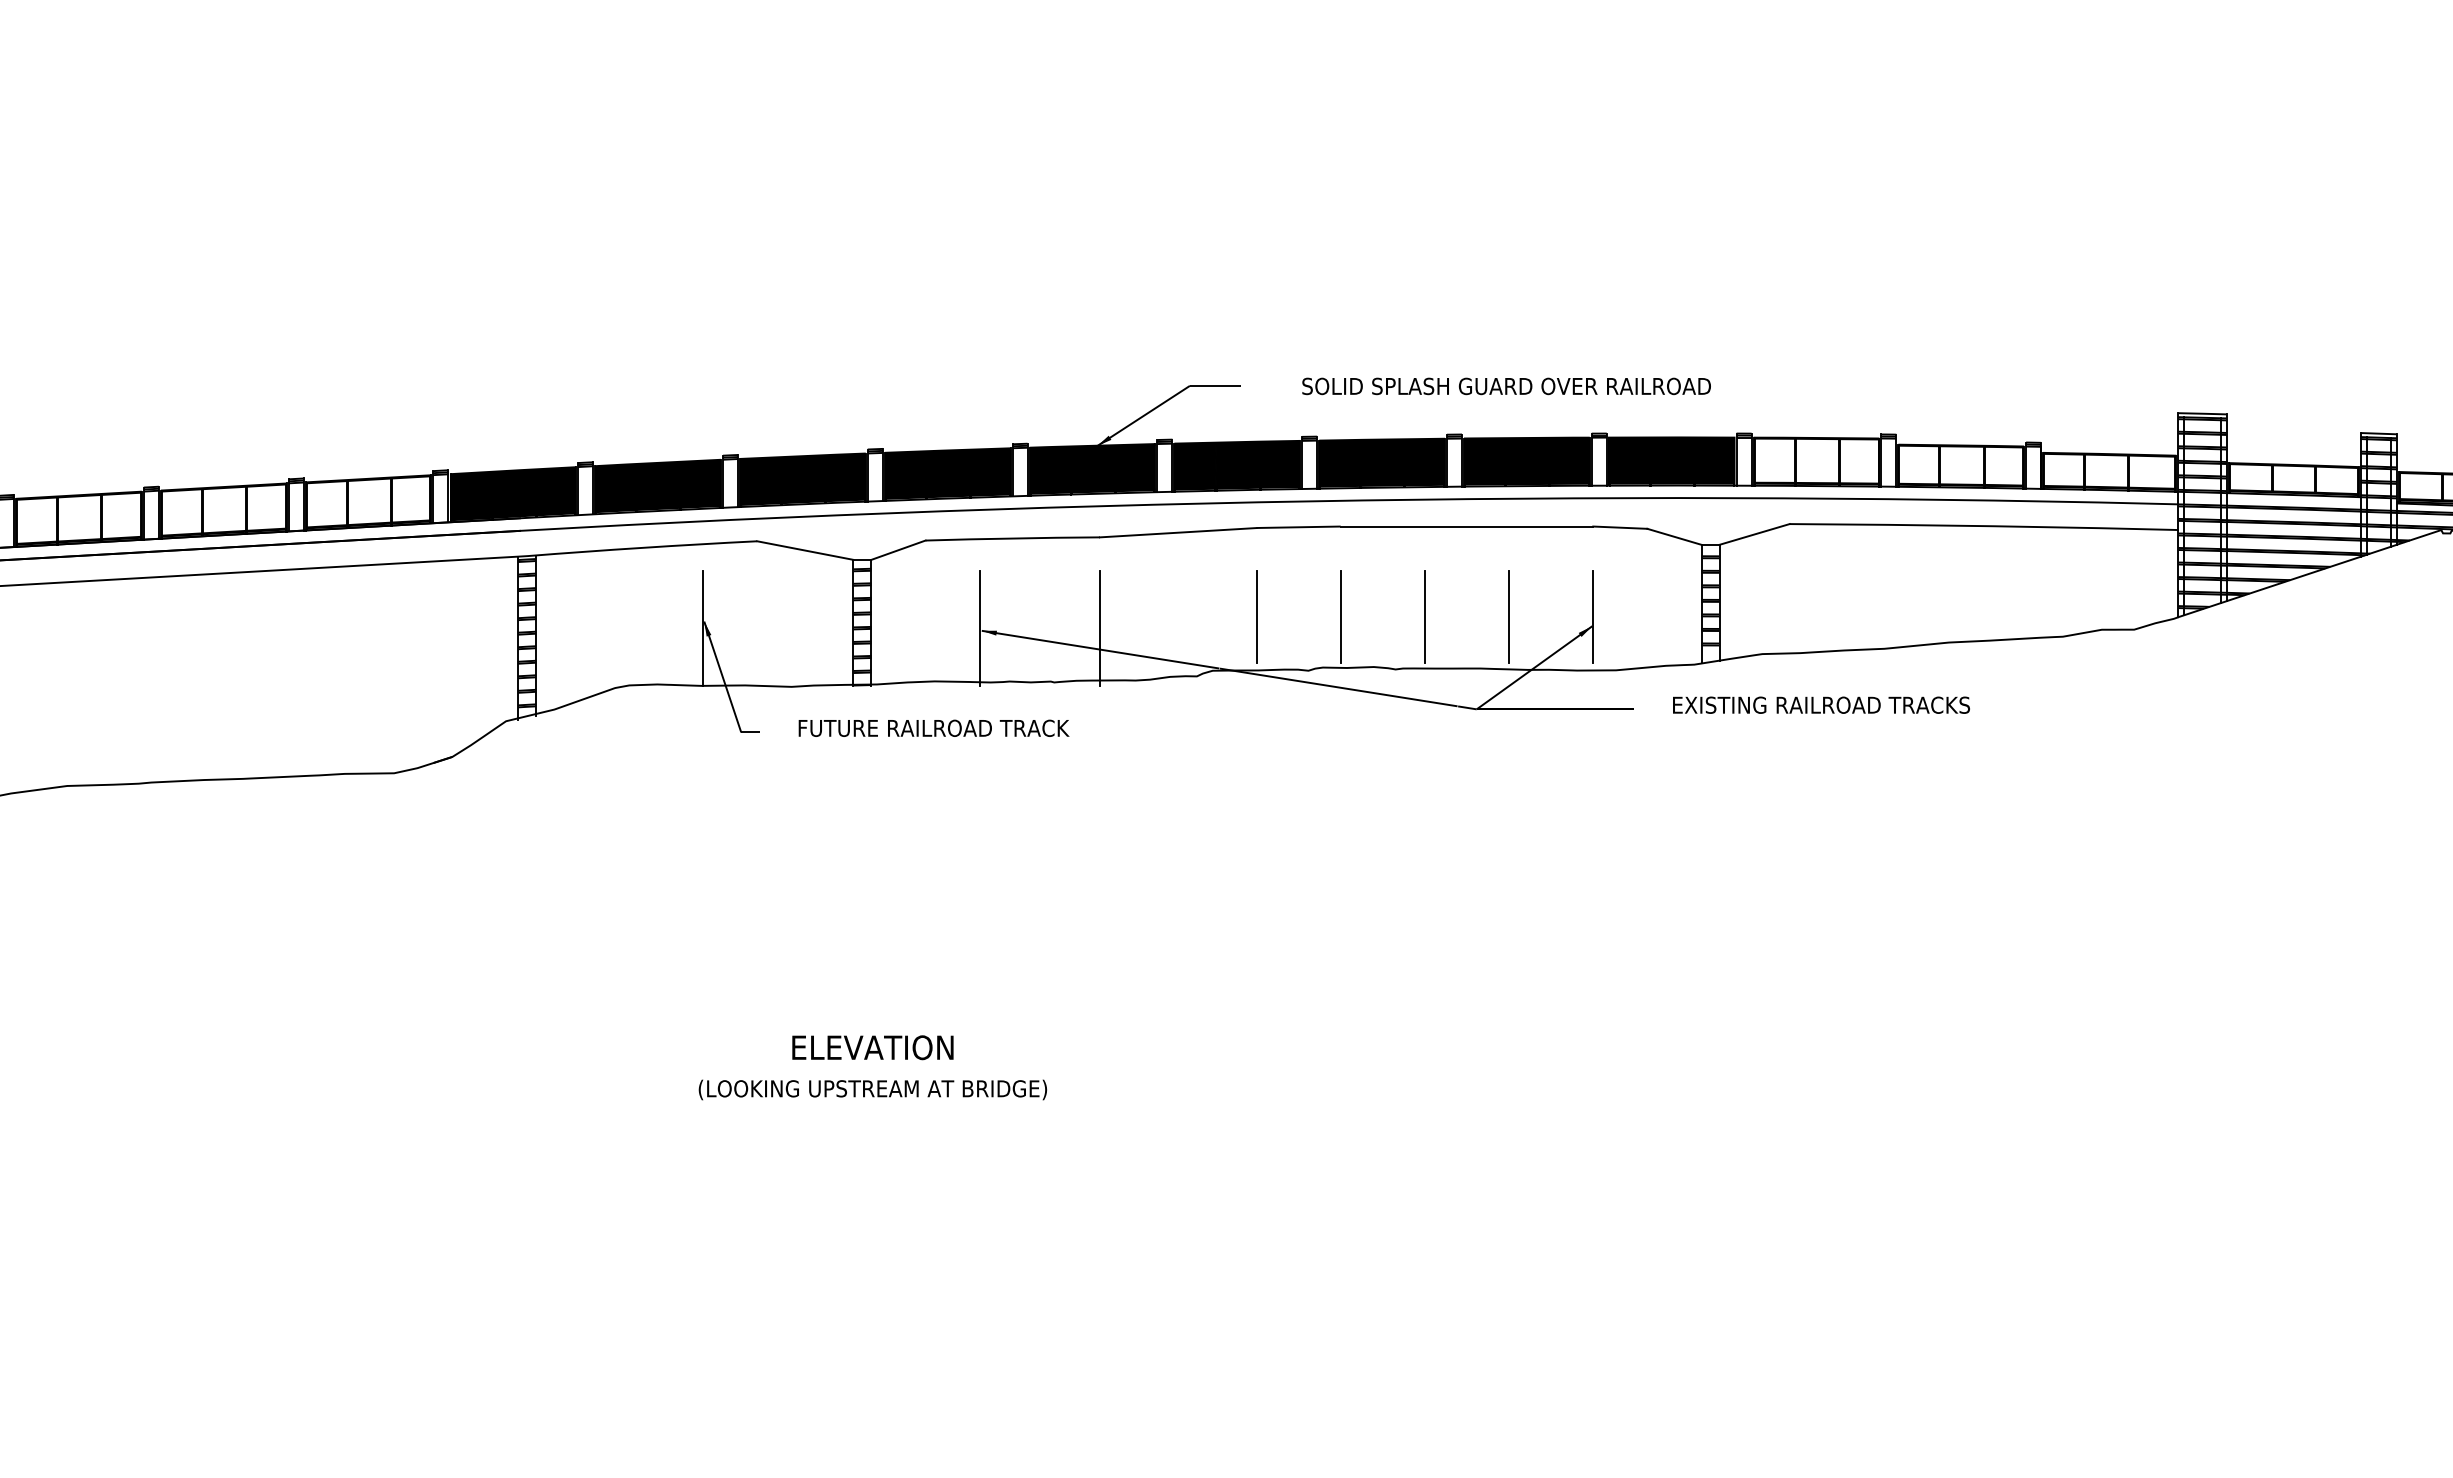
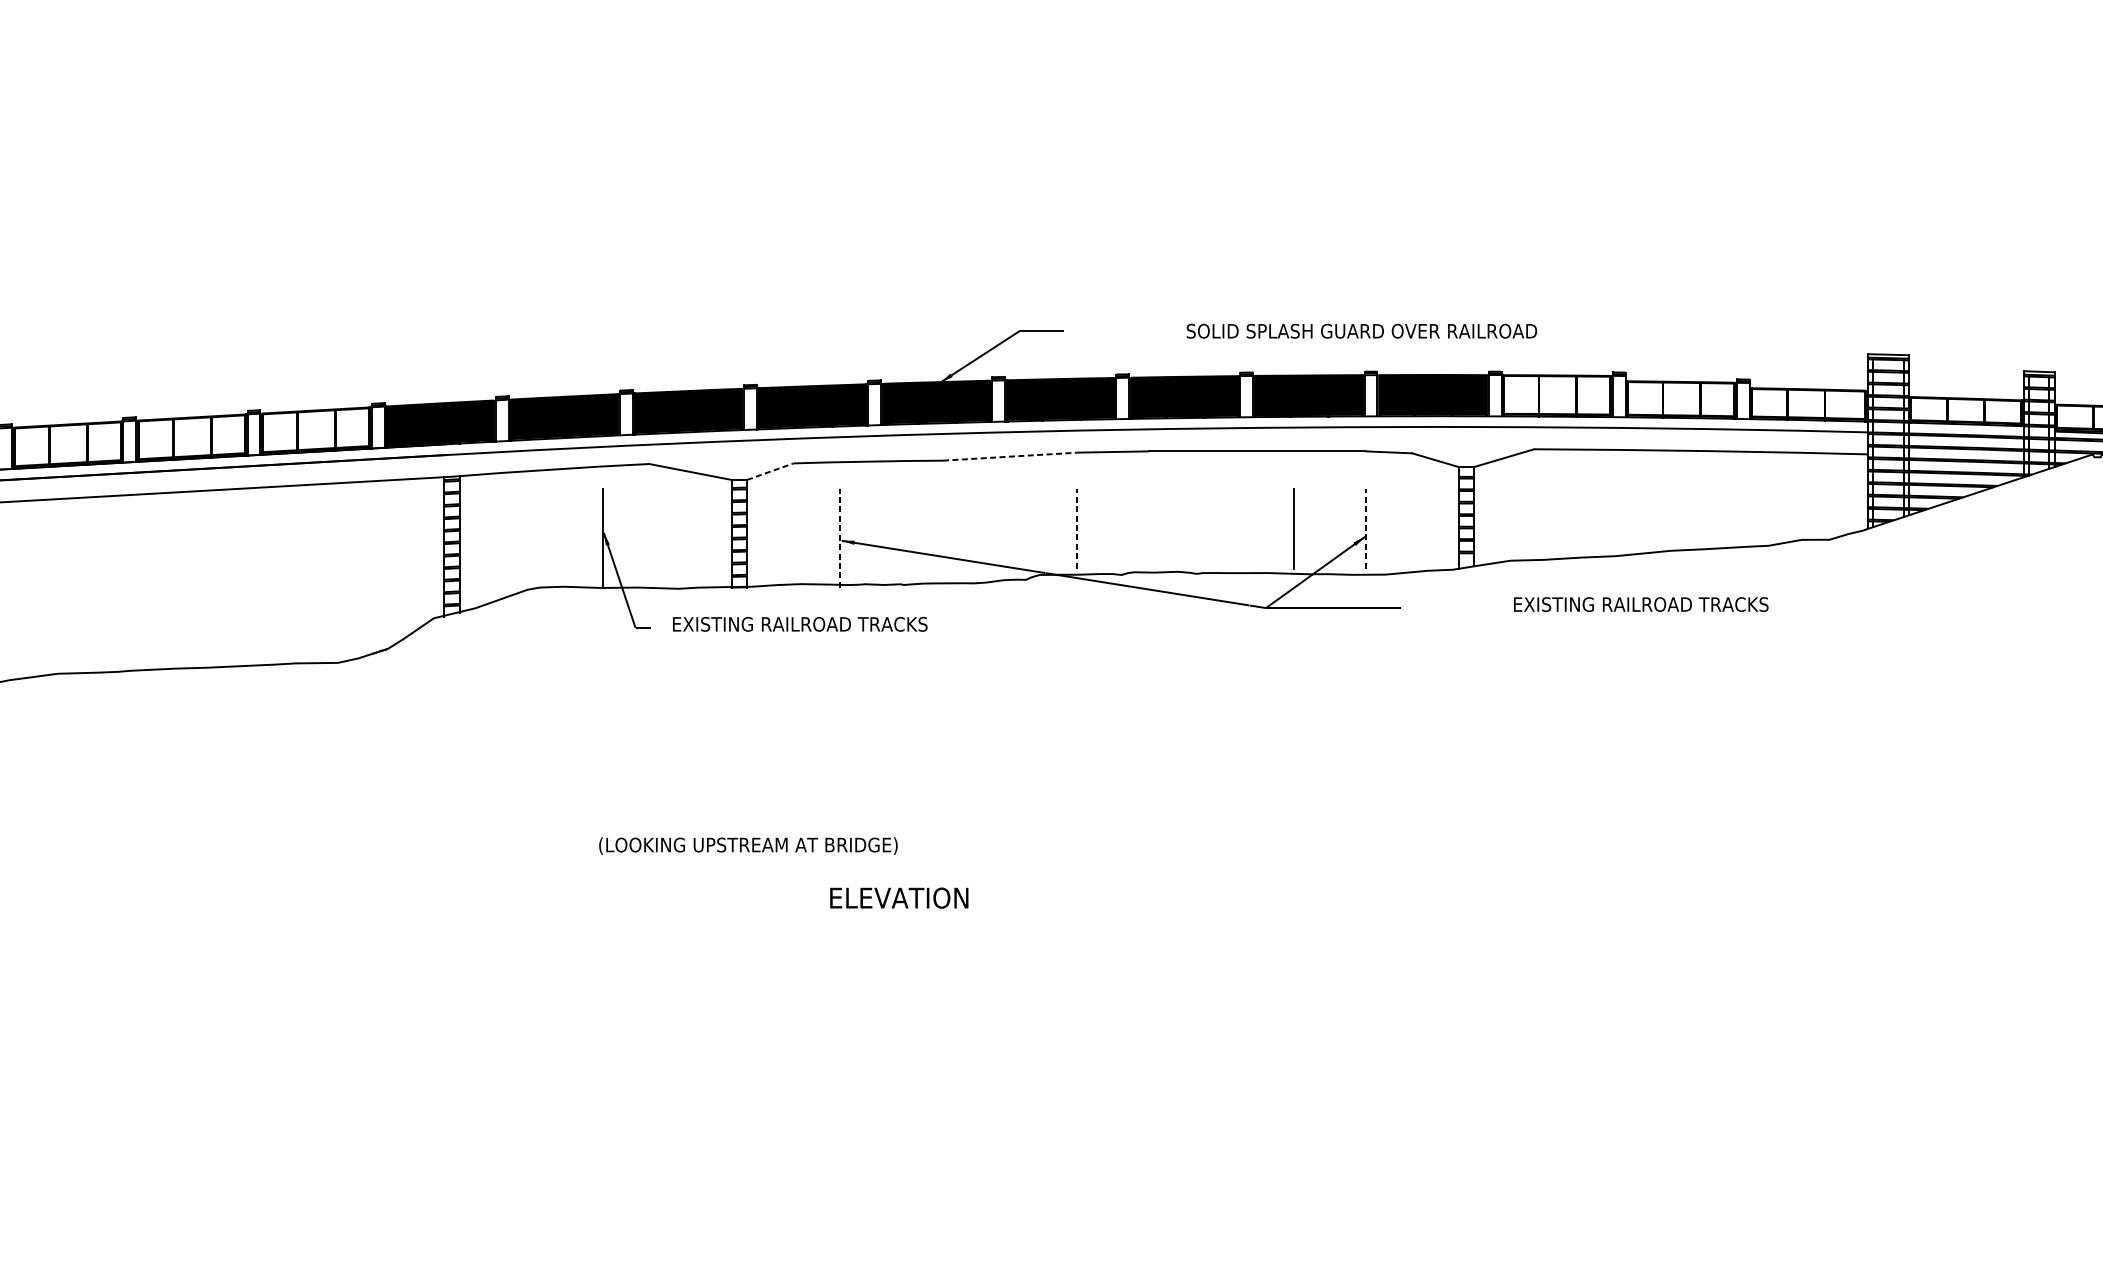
text: (1506, 386) -> (1361, 331), moved
line: (1178, 532) -> (1010, 456), solid -> dashed
line: (898, 550) -> (770, 471), solid -> dashed
line: (1256, 616) -> (1077, 528), solid -> dashed
line: (1340, 616) -> (1149, 528), removed
line: (1424, 616) -> (1221, 528), removed
line: (1593, 616) -> (1366, 528), solid -> dashed
line: (1099, 627) -> (942, 537), removed
line: (979, 628) -> (839, 538), solid -> dashed
text: (1821, 704) -> (1641, 603), moved
text: (932, 727) -> (799, 623), FUTURE RAILROAD TRACK -> EXISTING RAILROAD TRACKS
text: (872, 1047) -> (898, 897), moved
text: (872, 1089) -> (748, 845), moved

